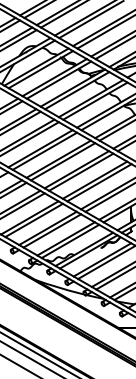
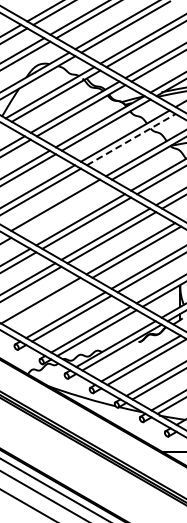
line: (95, 101) -> (131, 139), solid -> dashed
line: (44, 151) -> (61, 208), removed
line: (33, 220) -> (46, 304), removed

